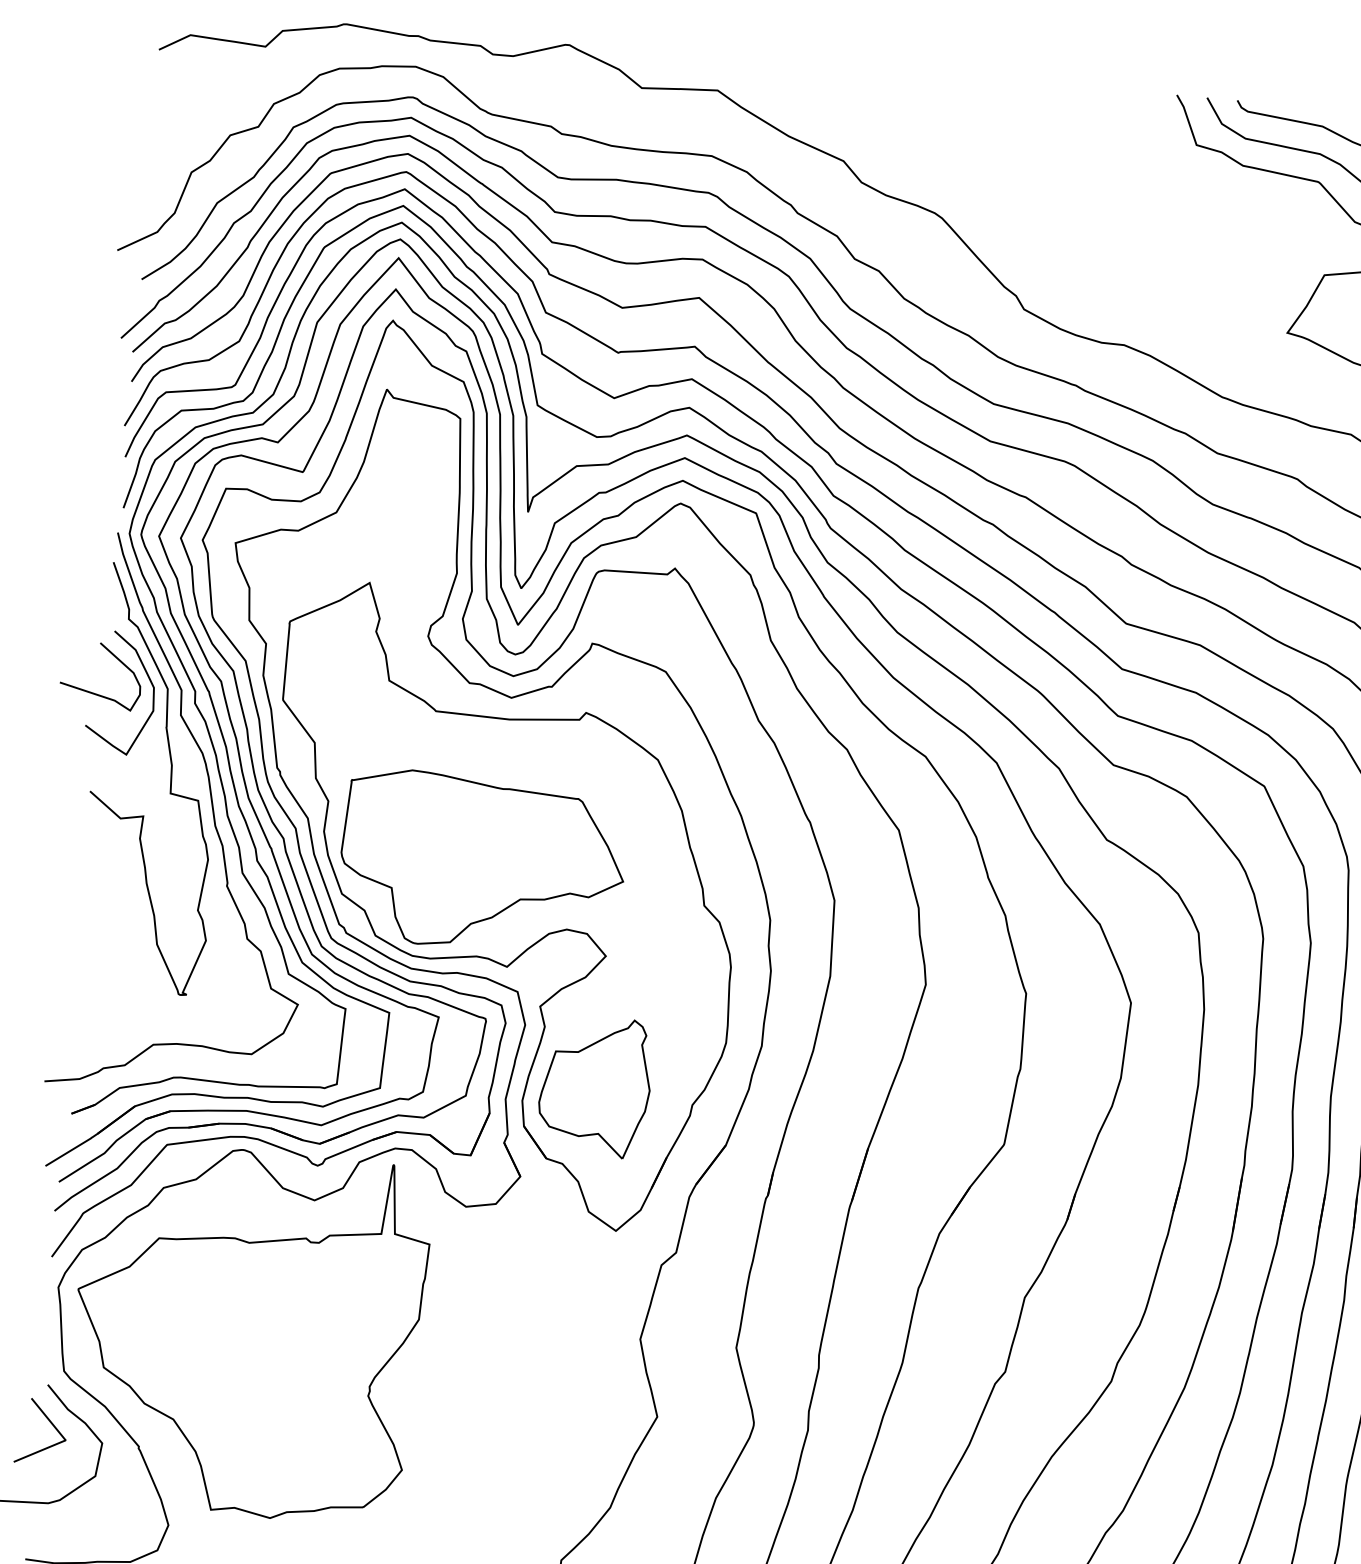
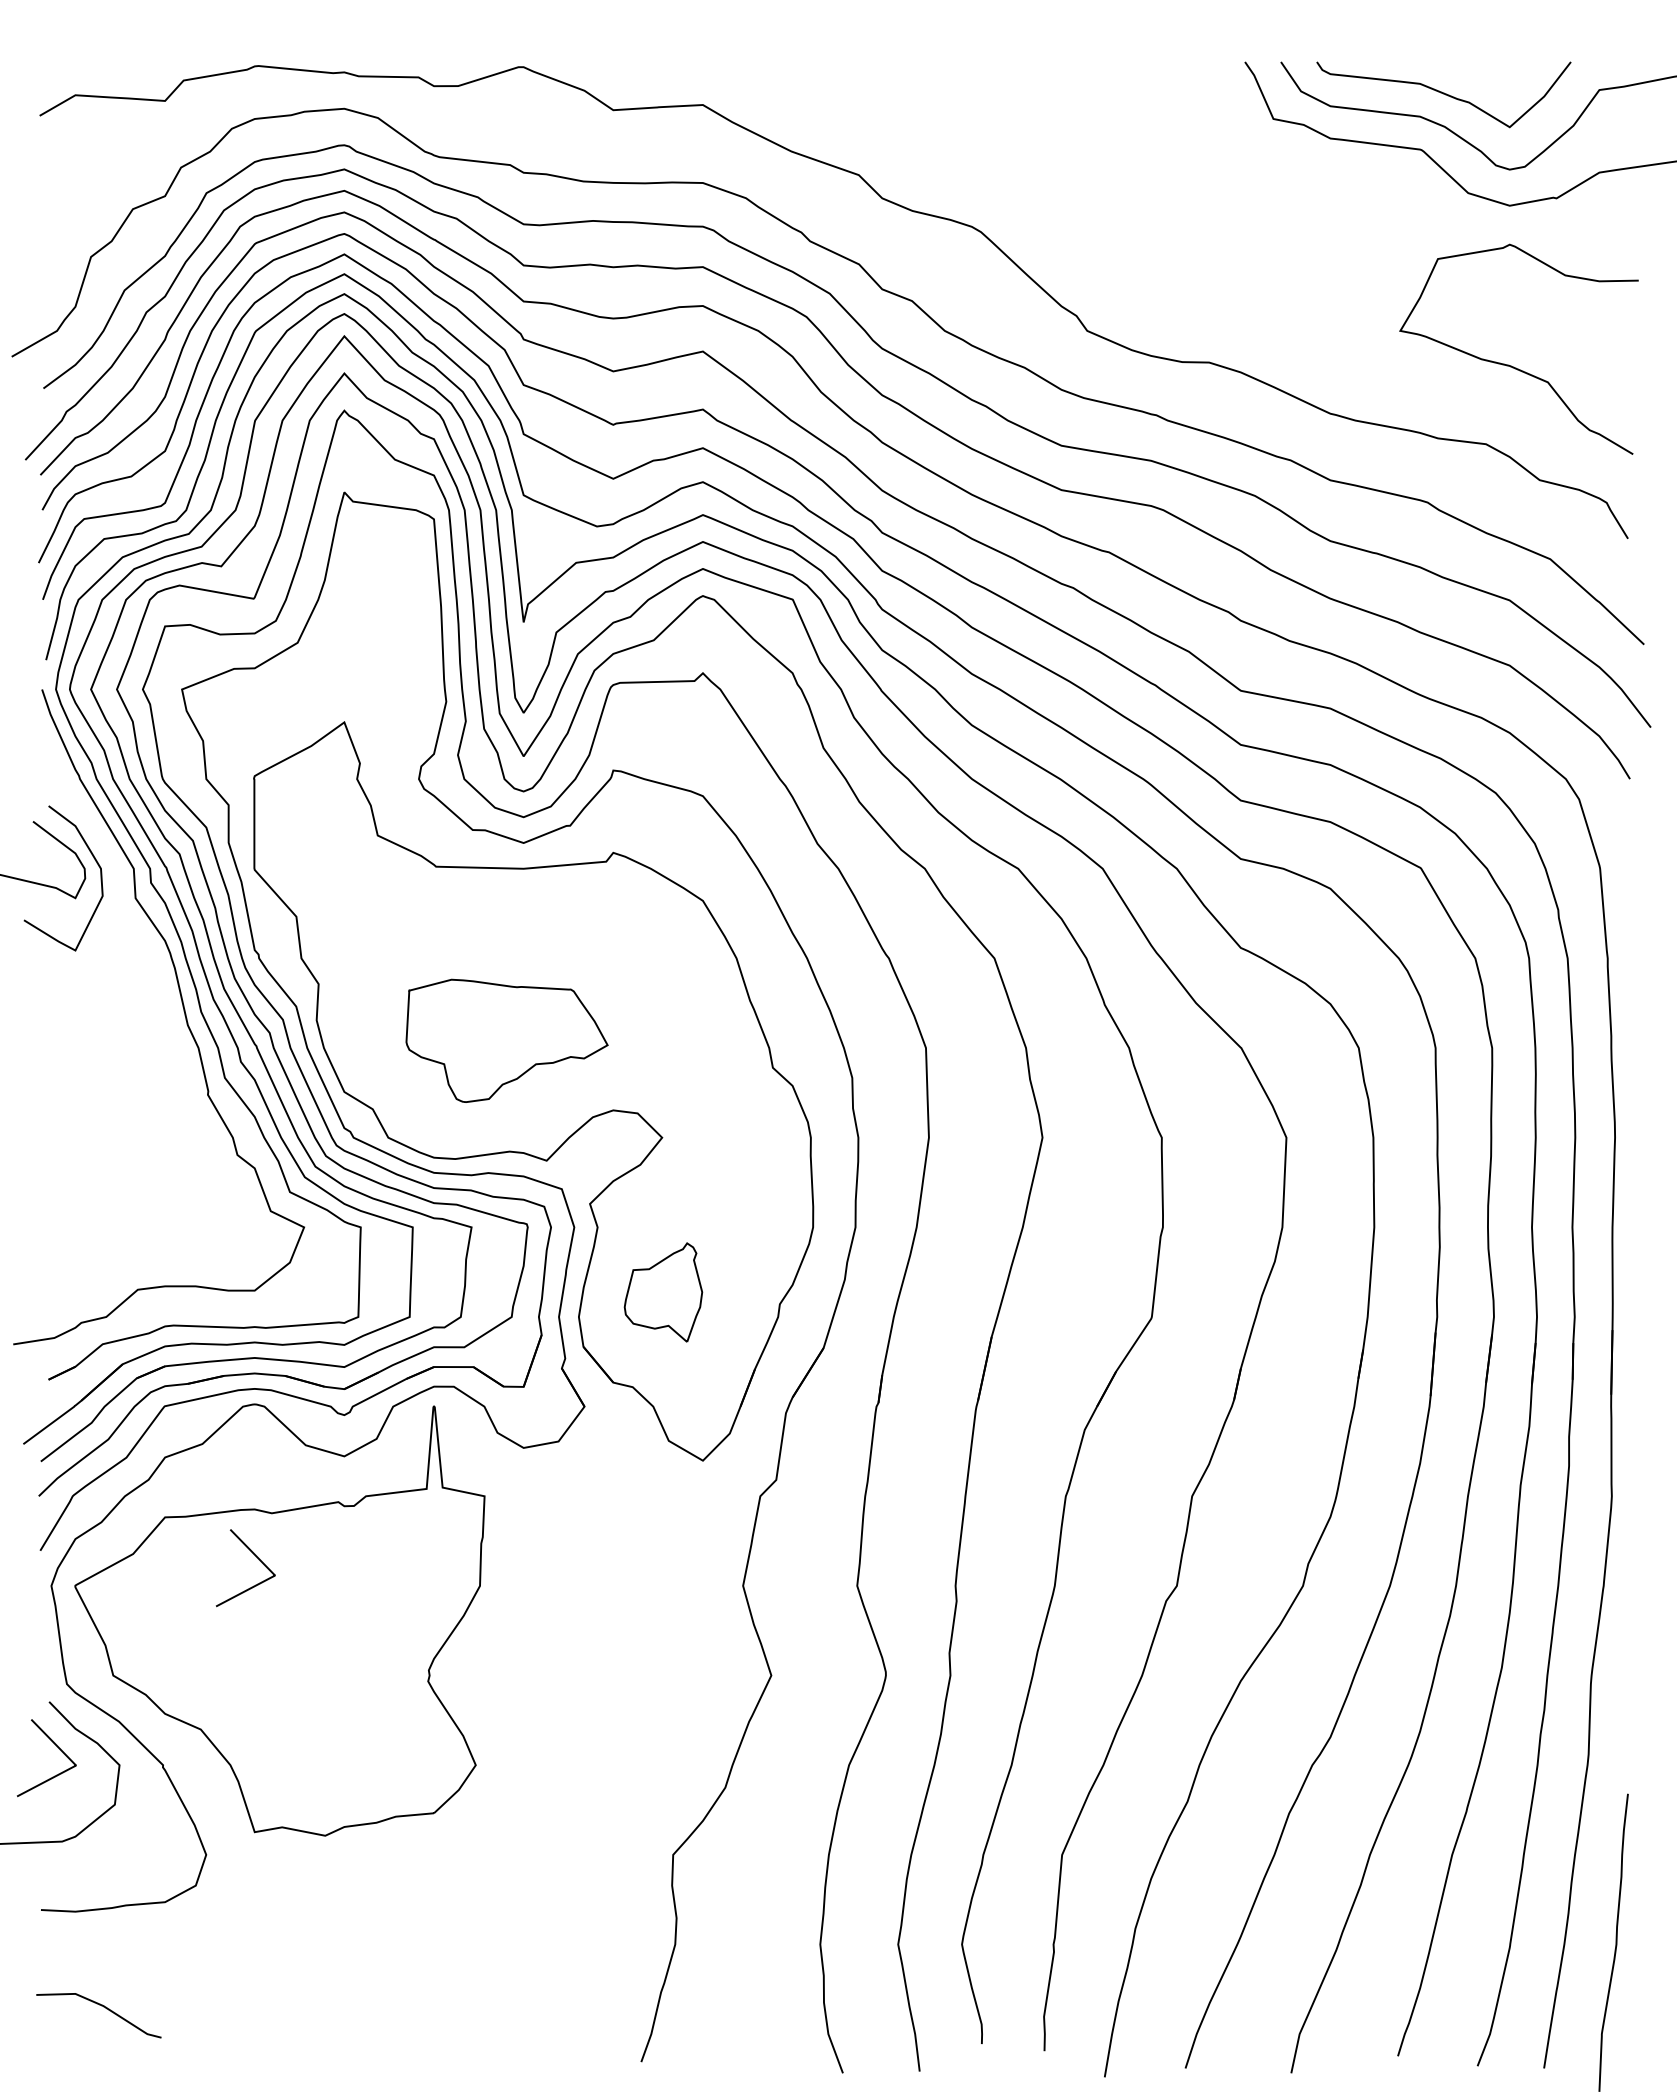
curve: (170, 780) -> (130, 976), removed
part: (482, 862) -> (506, 1040), size x0.6
part: (595, 1086) -> (663, 1292), size x0.6
curve: (233, 1278) -> (256, 1557), added

